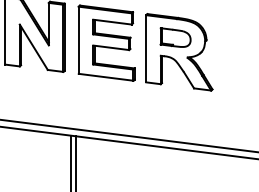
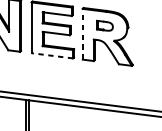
part: (175, 37) -> (104, 25), size x0.7
line: (146, 48) -> (82, 34), solid -> dashed
line: (106, 77) -> (52, 55), solid -> dashed

